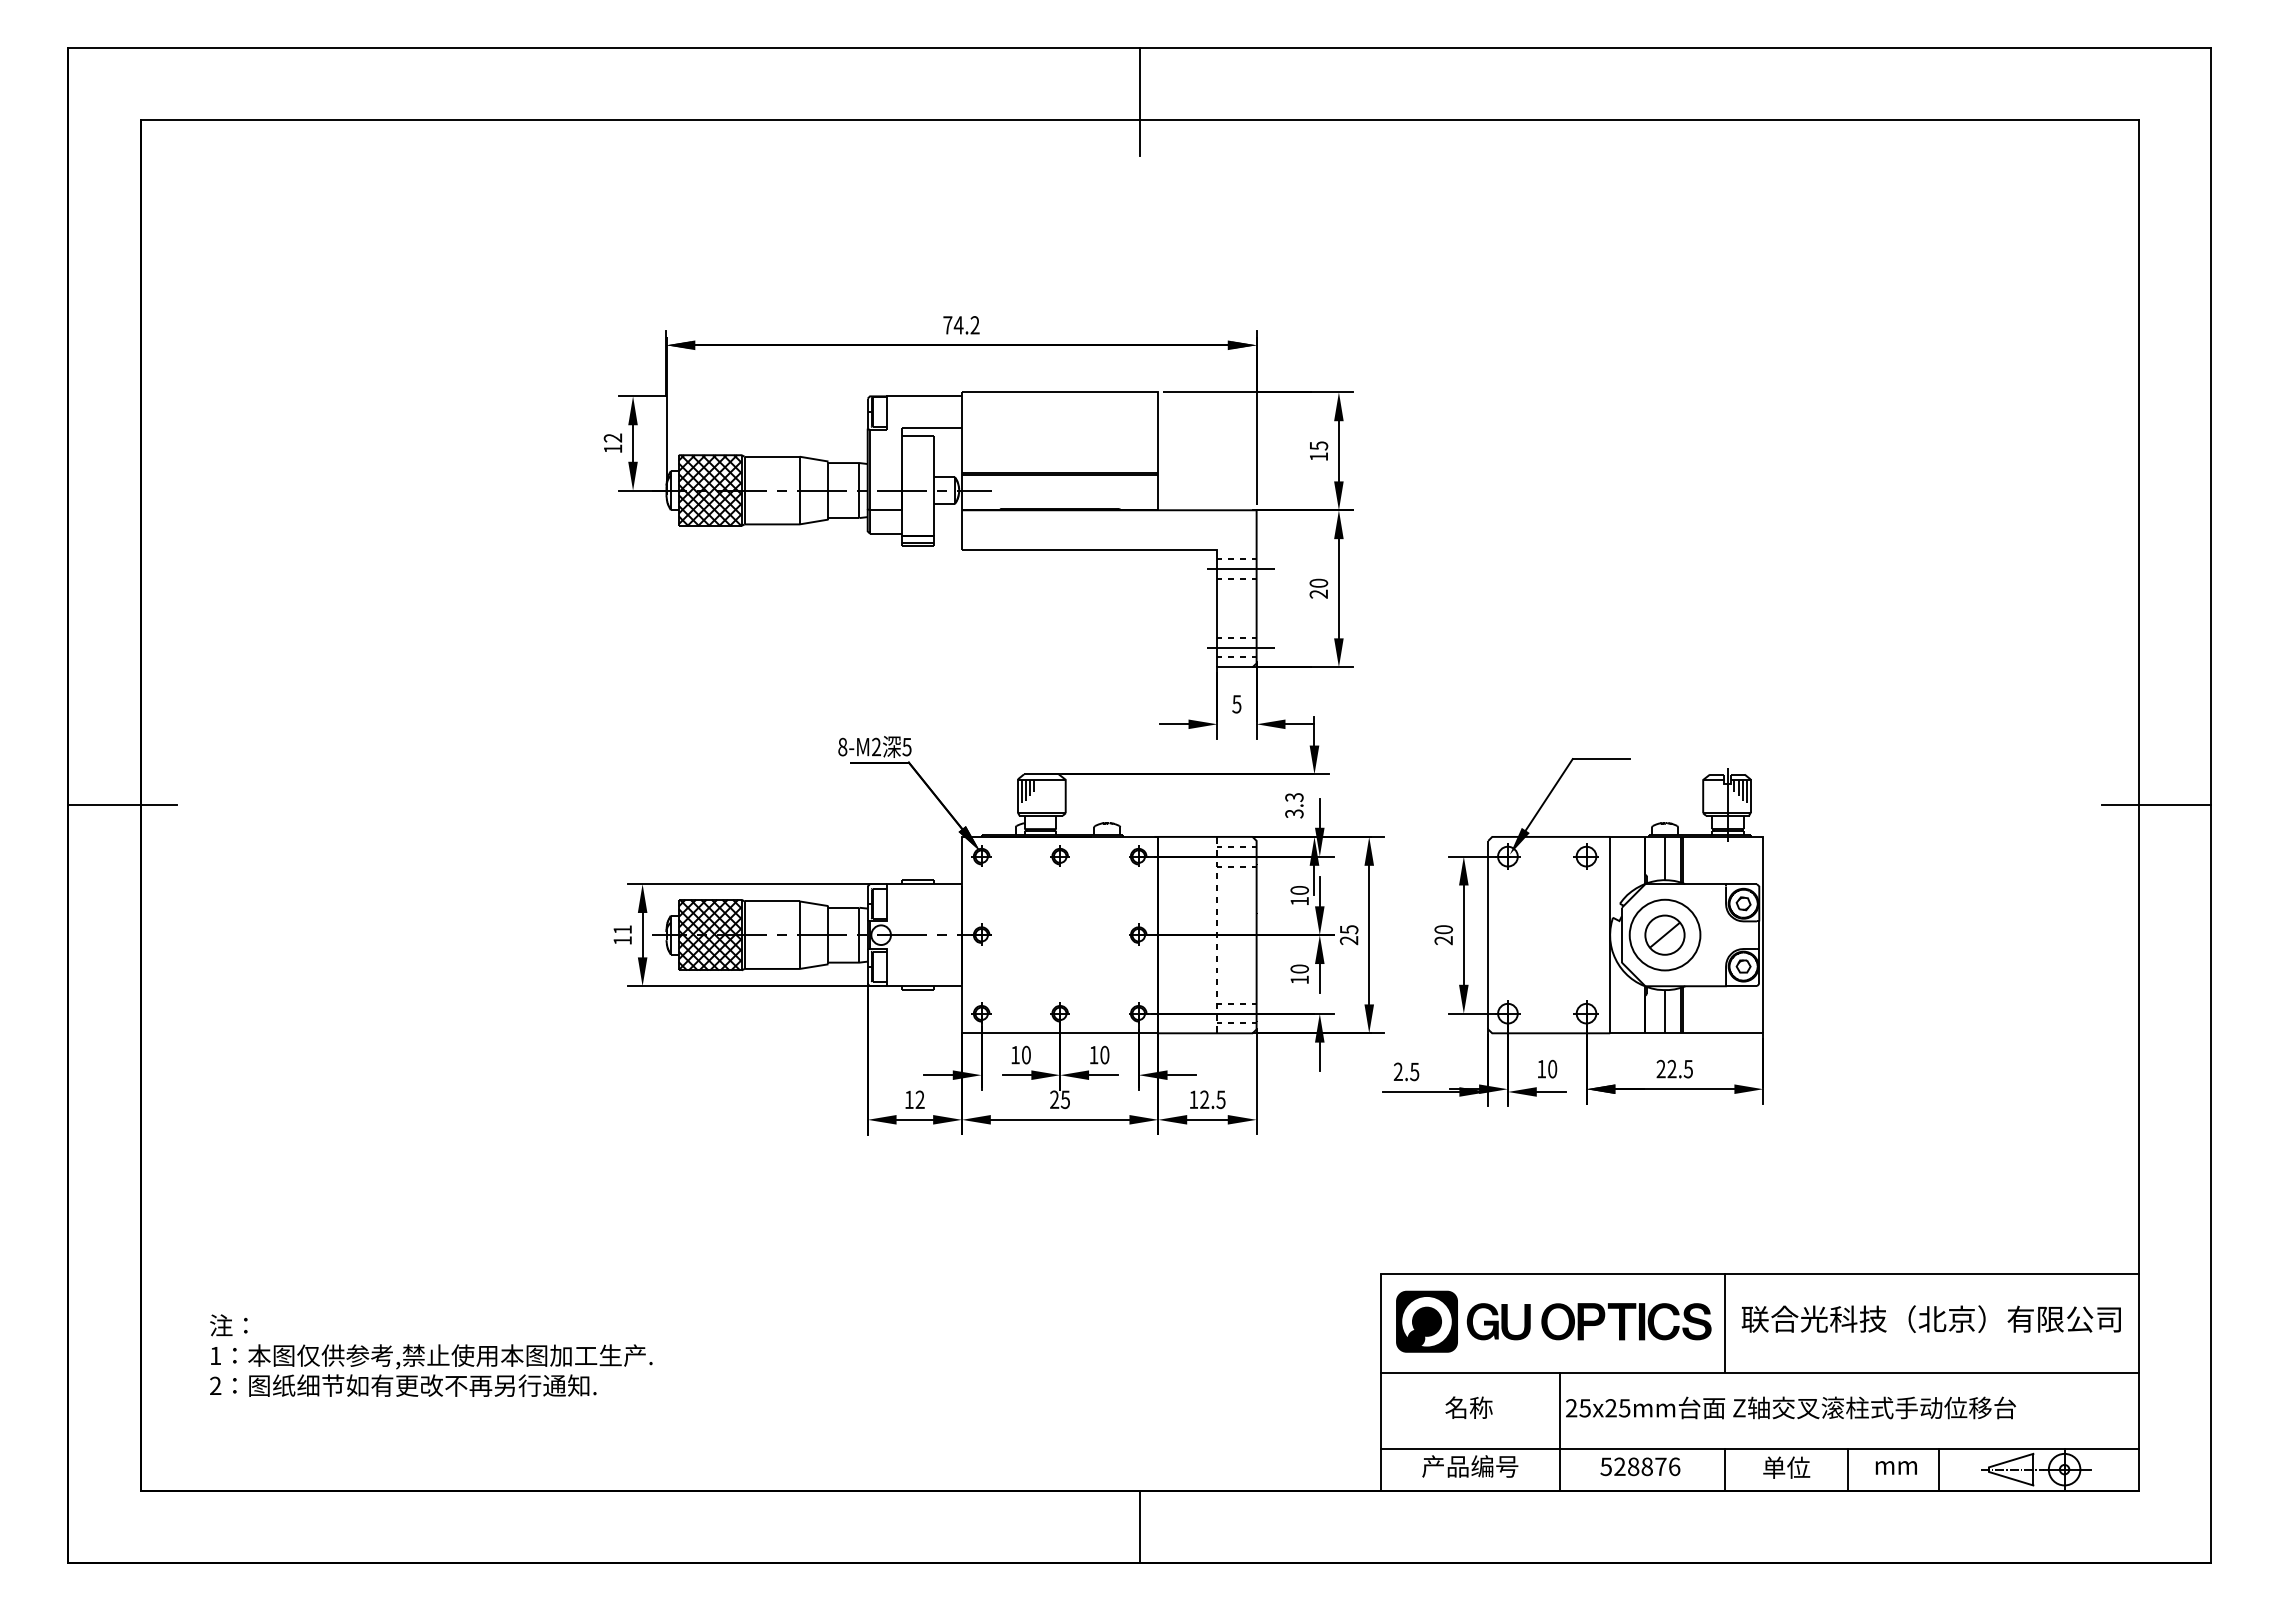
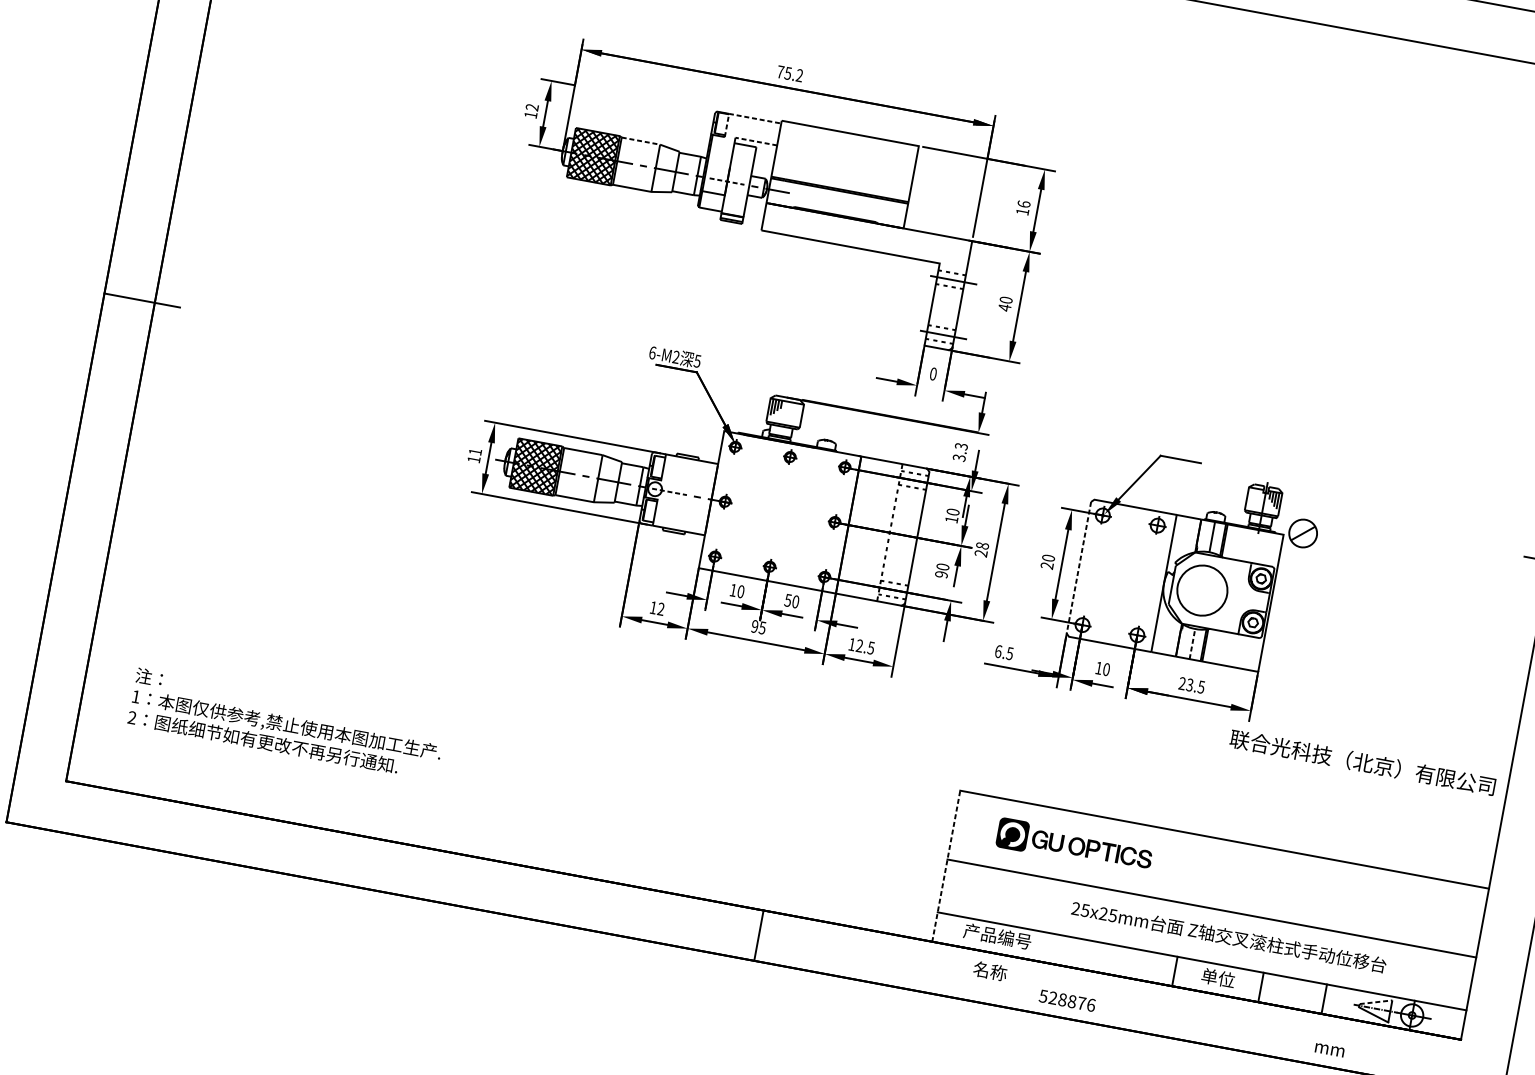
text: (958, 325) -> (788, 73), 74.2 -> 75.2
line: (907, 396) -> (743, 116), solid -> dashed
line: (932, 427) -> (756, 141), solid -> dashed
text: (1318, 445) -> (1023, 203), 15 -> 16
line: (772, 456) -> (641, 140), solid -> dashed
line: (901, 490) -> (726, 181), solid -> dashed
text: (1318, 594) -> (1004, 307), 20 -> 40
text: (1236, 704) -> (933, 374), 5 -> 0
text: (842, 746) -> (652, 352), 8-M2 -> 6-M2
text: (1349, 929) -> (982, 545), 25 -> 28
part: (1664, 934) -> (1302, 532), moved
line: (901, 935) -> (669, 492), solid -> dashed
line: (1488, 935) -> (1079, 568), solid -> dashed
text: (1299, 979) -> (941, 574), 10 -> 90
line: (1664, 1011) -> (1192, 643), solid -> dashed
text: (1093, 1055) -> (787, 600), 10 -> 50
text: (1671, 1069) -> (1189, 685), 22.5 -> 23.5
text: (1397, 1071) -> (997, 651), 2.5 -> 6.5
text: (1054, 1100) -> (754, 627), 25 -> 95
text: (1930, 1318) -> (1362, 762), moved
part: (1553, 1321) -> (1074, 845), size x0.7
line: (1724, 1323) -> (1193, 869), removed
line: (1381, 1382) -> (946, 866), solid -> dashed
text: (1468, 1407) -> (989, 971), moved
line: (1559, 1431) -> (1064, 923), removed
line: (2011, 1460) -> (1376, 1002), solid -> dashed
text: (1640, 1466) -> (1067, 1000), moved
text: (1895, 1467) -> (1329, 1049), moved

